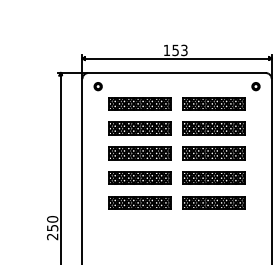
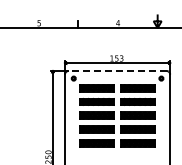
line: (176, 73) -> (117, 71), solid -> dashed

